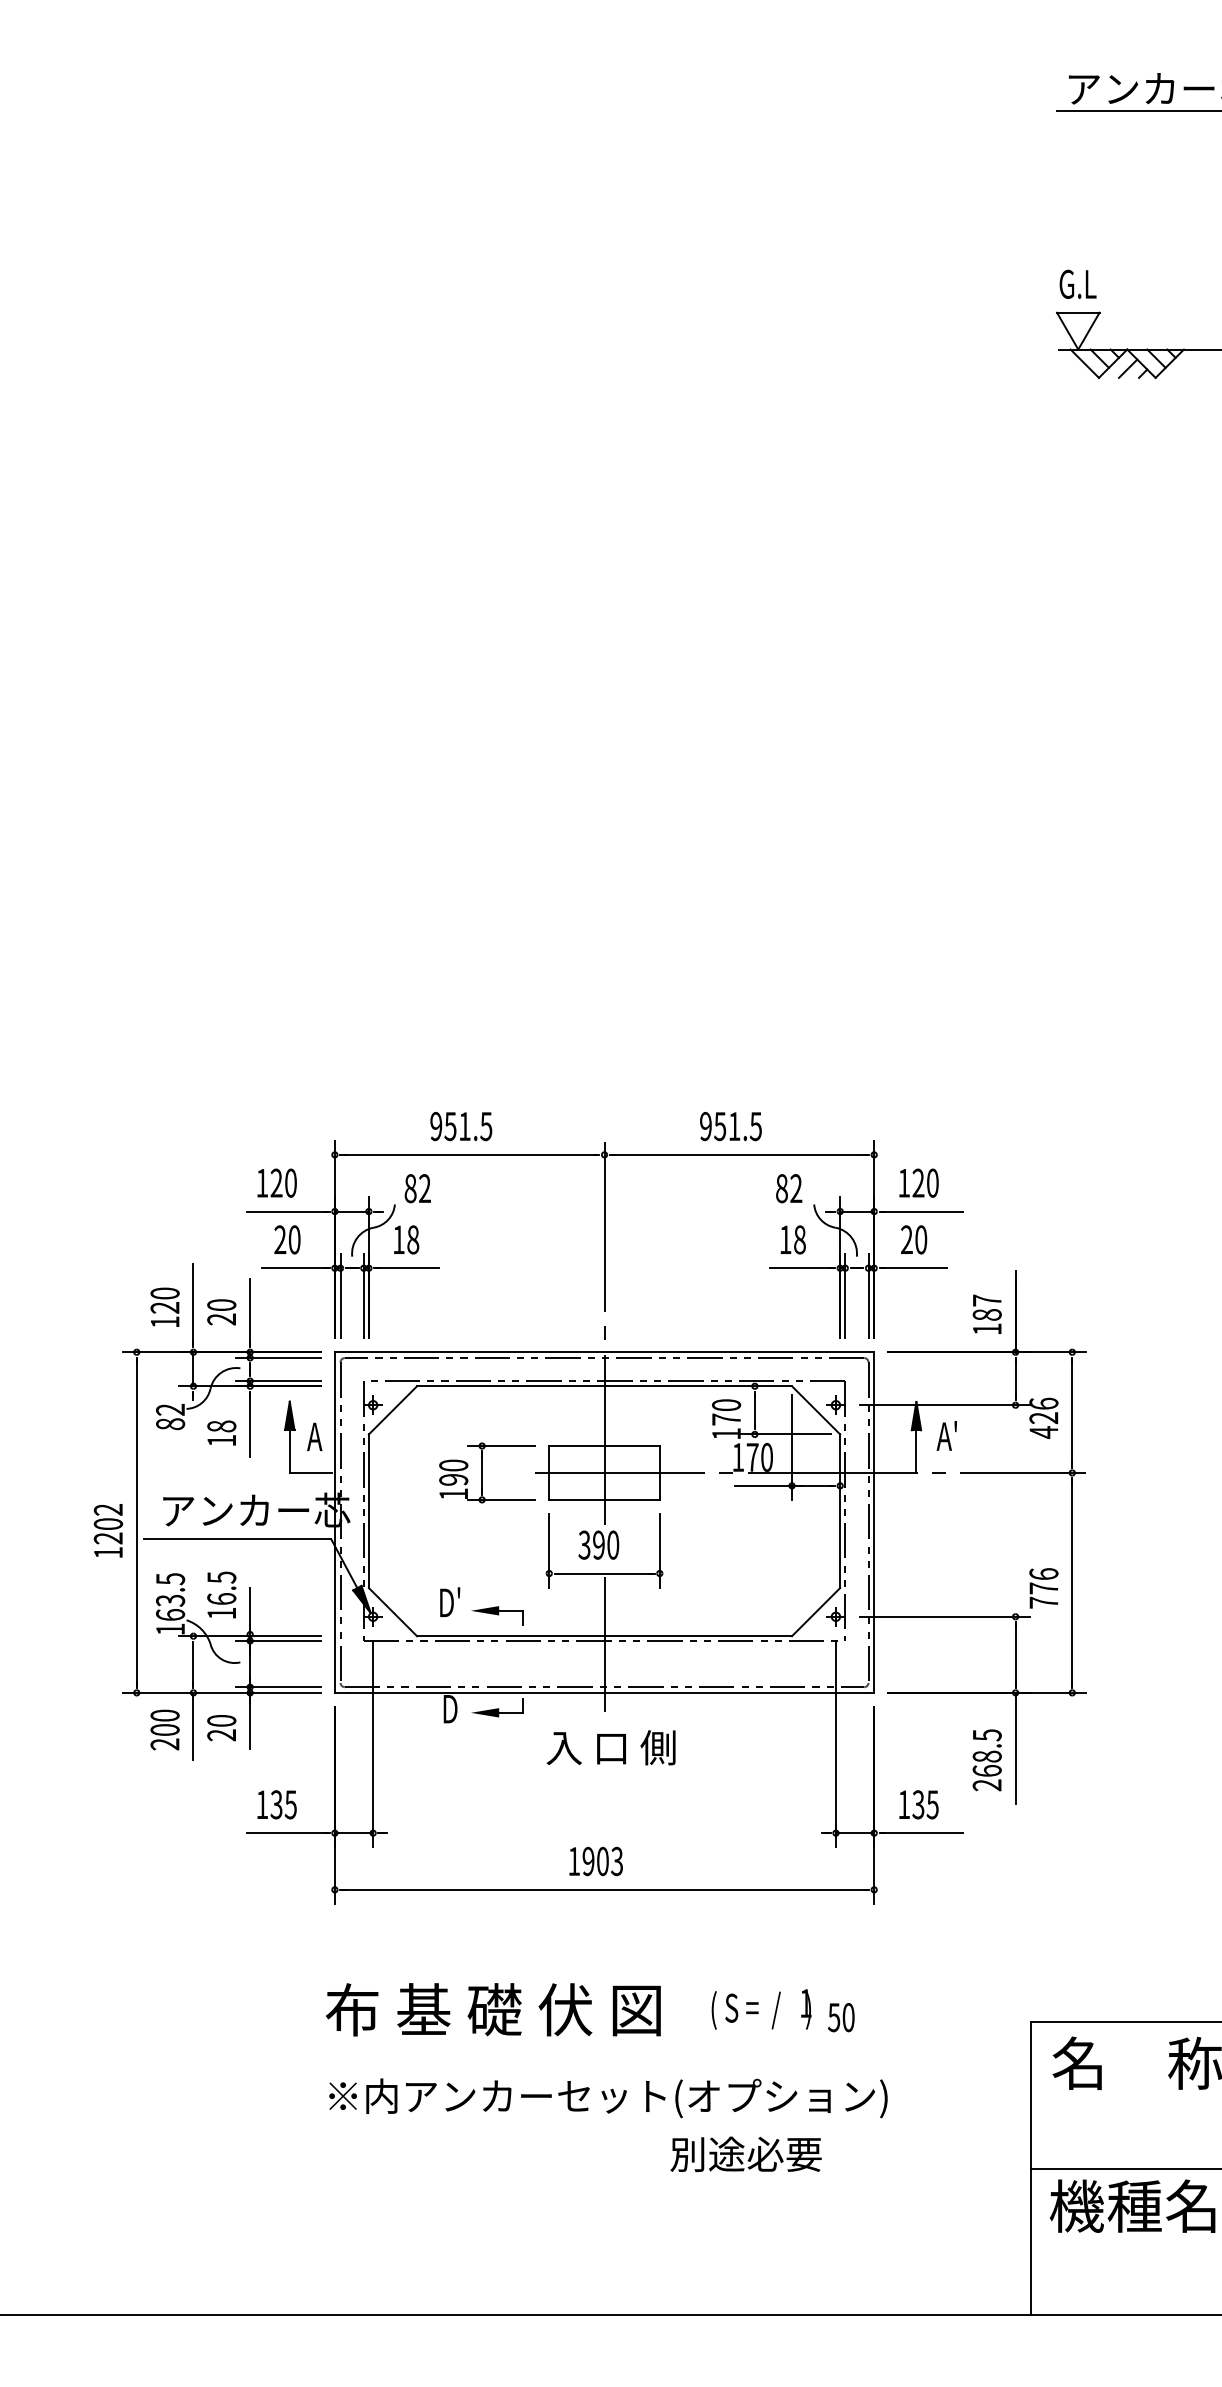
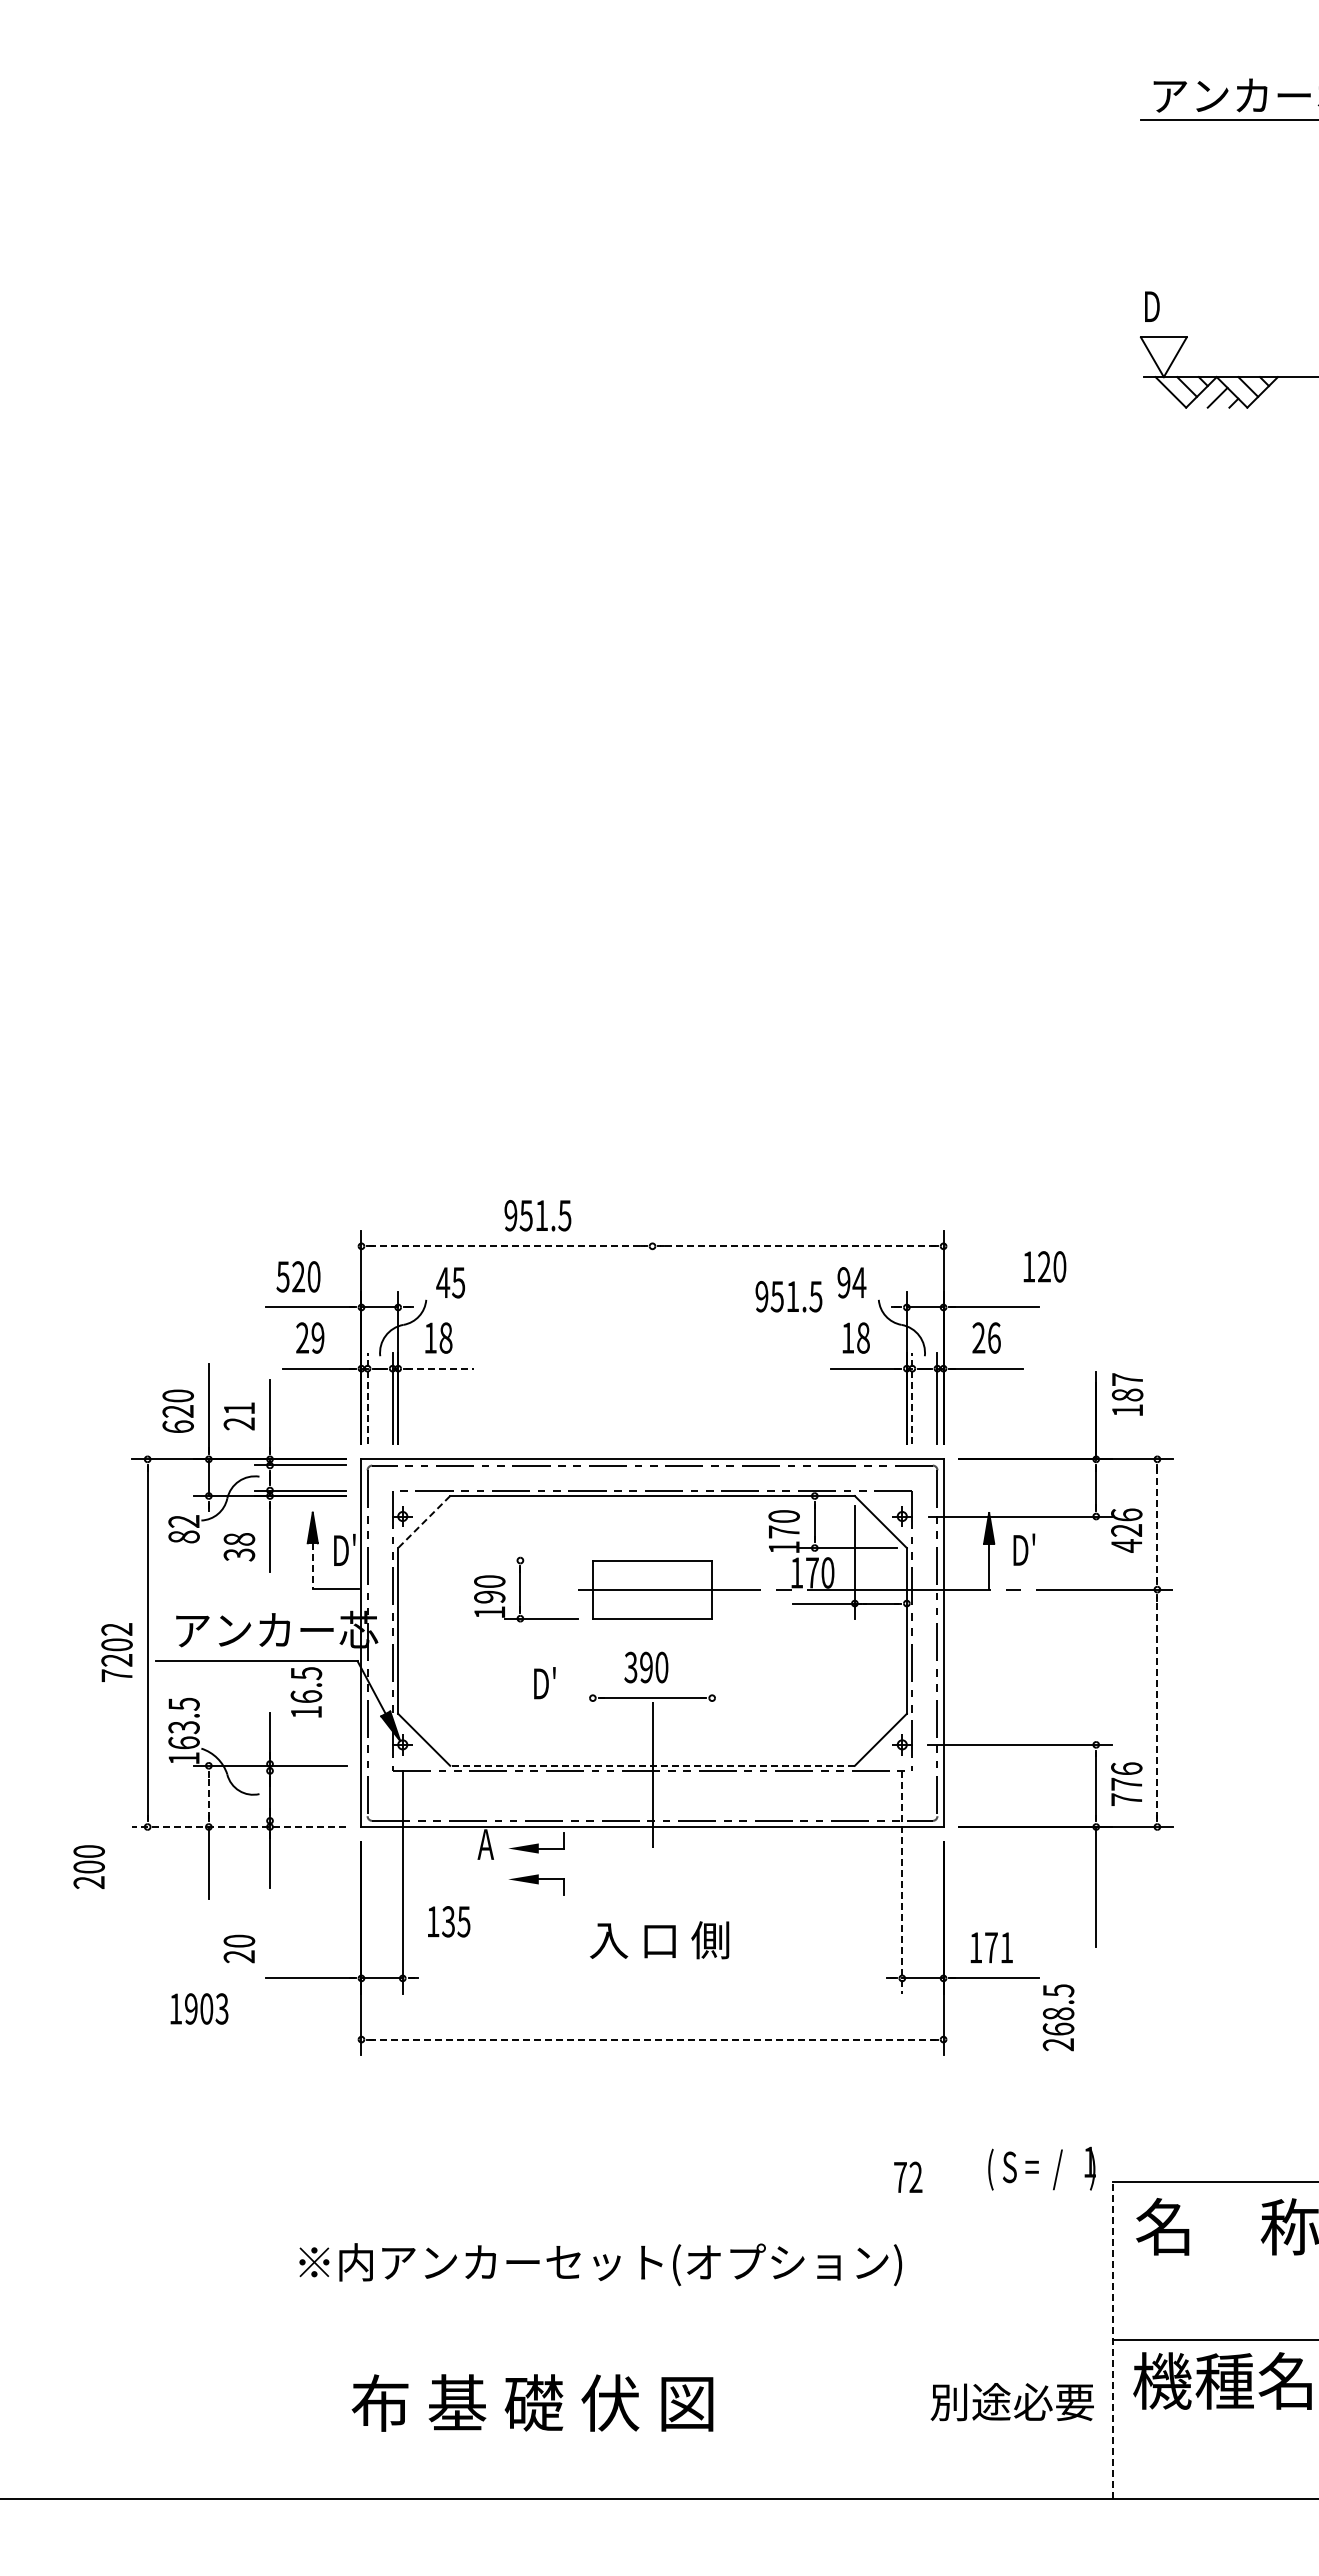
text: (1077, 284) -> (1163, 306), G.L -> D
text: (460, 1126) -> (537, 1215), moved
text: (730, 1126) -> (788, 1296), moved
line: (470, 1155) -> (507, 1246), solid -> dashed
line: (739, 1155) -> (798, 1246), solid -> dashed
text: (261, 1182) -> (282, 1276), 120 -> 520
text: (918, 1182) -> (1044, 1266), moved
text: (417, 1188) -> (450, 1282), 82 -> 45
text: (788, 1188) -> (851, 1282), 82 -> 94
text: (294, 1239) -> (317, 1337), 20 -> 29
text: (921, 1239) -> (994, 1337), 20 -> 26
line: (408, 1268) -> (440, 1368), solid -> dashed
line: (340, 1295) -> (367, 1398), solid -> dashed
line: (845, 1295) -> (912, 1398), solid -> dashed
text: (221, 1305) -> (239, 1408), 20 -> 21
text: (987, 1314) -> (1127, 1394), moved
text: (164, 1321) -> (177, 1426), 120 -> 620
line: (604, 1332) -> (652, 1437), removed
line: (393, 1410) -> (424, 1522), solid -> dashed
line: (1072, 1412) -> (1157, 1524), solid -> dashed
text: (318, 1435) -> (343, 1549), A -> D'
text: (948, 1435) -> (1023, 1549), A' -> D'
text: (221, 1440) -> (239, 1554), 18 -> 38
line: (501, 1445) -> (541, 1560), removed
line: (289, 1451) -> (312, 1566), solid -> dashed
line: (548, 1550) -> (592, 1673), removed
line: (660, 1550) -> (712, 1673), removed
text: (107, 1552) -> (116, 1675), 1202 -> 7202
line: (1072, 1582) -> (1157, 1707), solid -> dashed
text: (1043, 1587) -> (1126, 1783), moved
text: (221, 1595) -> (306, 1692), moved
text: (449, 1602) -> (544, 1683), moved
part: (497, 1615) -> (536, 1884), moved
line: (604, 1635) -> (652, 1765), solid -> dashed
line: (278, 1640) -> (300, 1770), removed
line: (193, 1665) -> (208, 1797), solid -> dashed
line: (278, 1686) -> (300, 1820), removed
line: (221, 1693) -> (239, 1827), solid -> dashed
text: (449, 1709) -> (485, 1844), D -> A
text: (221, 1727) -> (239, 1948), moved
text: (164, 1730) -> (88, 1867), moved
line: (836, 1744) -> (902, 1882), solid -> dashed
text: (611, 1748) -> (659, 1940), moved
text: (987, 1760) -> (1058, 2017), moved
text: (277, 1804) -> (449, 1921), moved
text: (925, 1804) -> (998, 1947), 135 -> 171
text: (596, 1861) -> (199, 2008), moved
line: (605, 1889) -> (653, 2039), solid -> dashed
text: (493, 2009) -> (532, 2402), moved
text: (761, 2009) -> (1041, 2168), moved
text: (840, 2017) -> (907, 2177), 50 -> 72
text: (608, 2098) -> (600, 2264), moved
text: (745, 2154) -> (1011, 2402), moved
line: (1030, 2167) -> (1112, 2339), solid -> dashed

